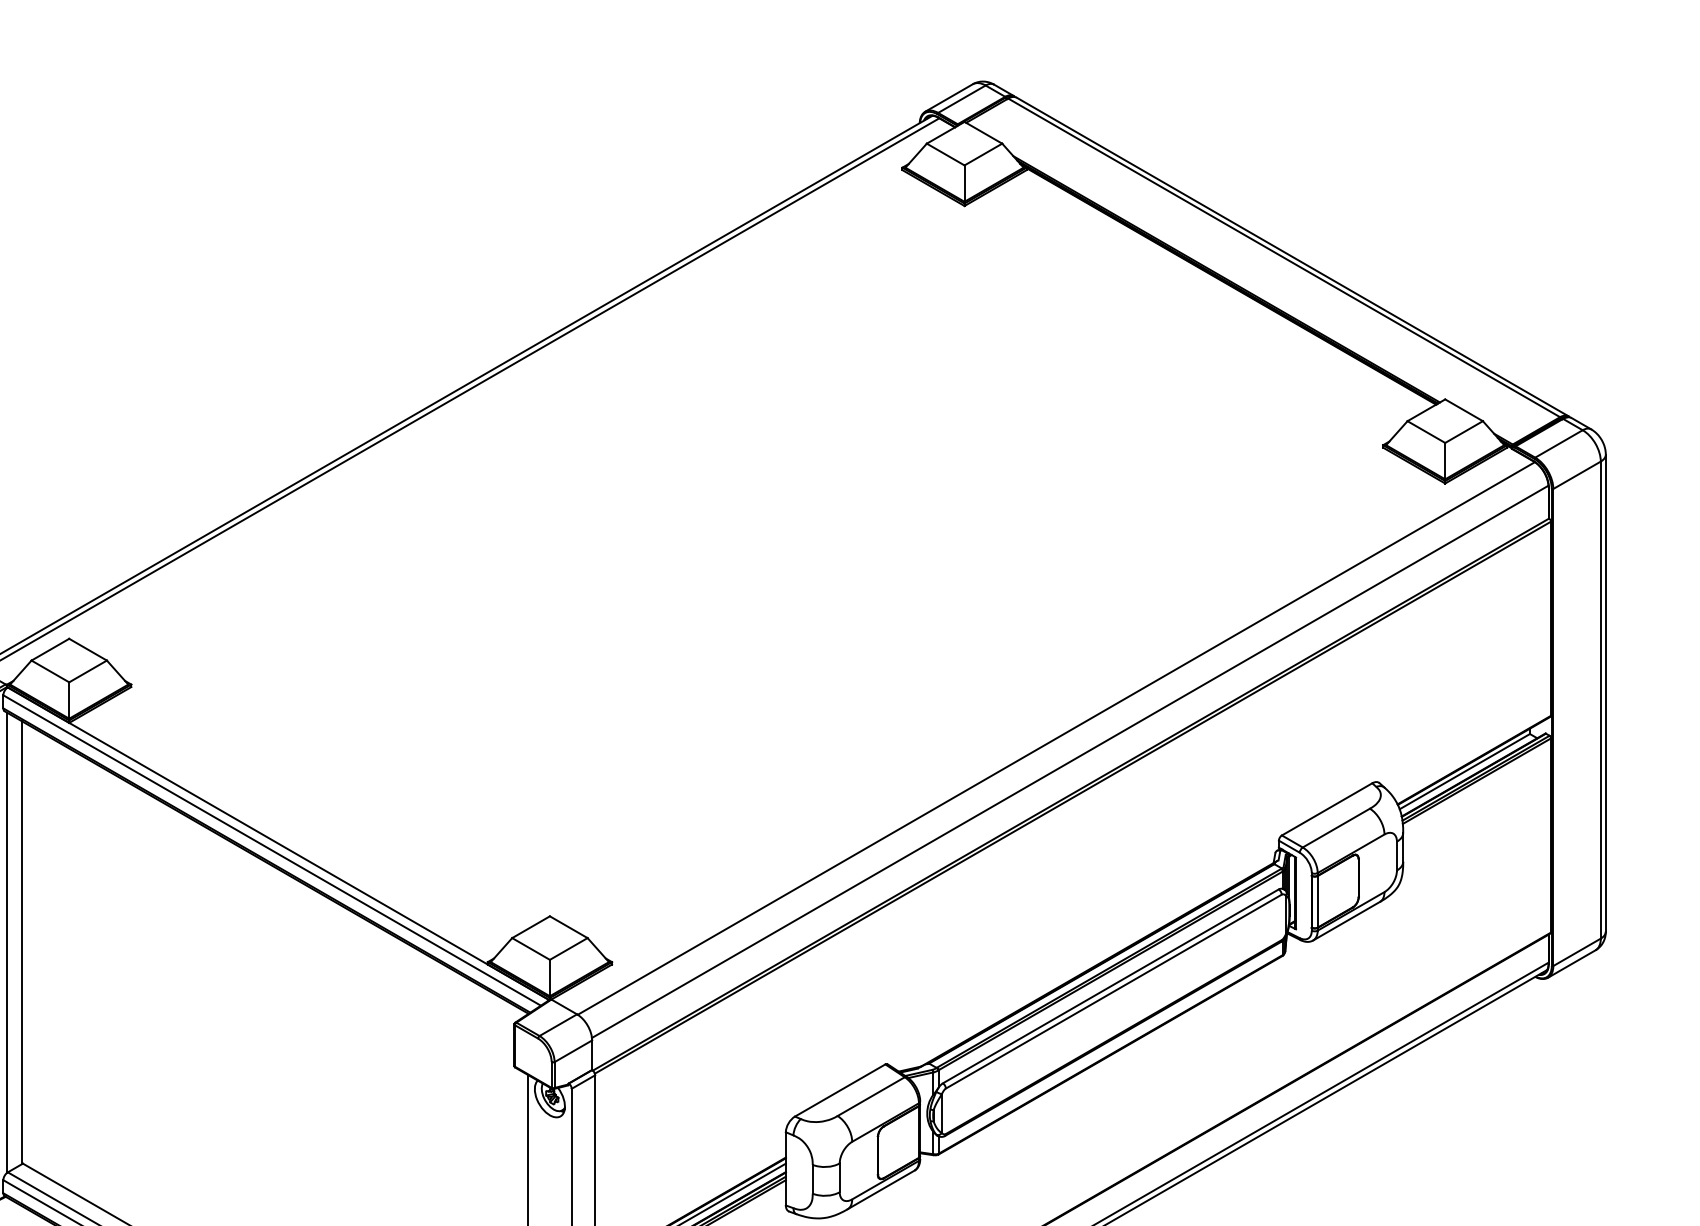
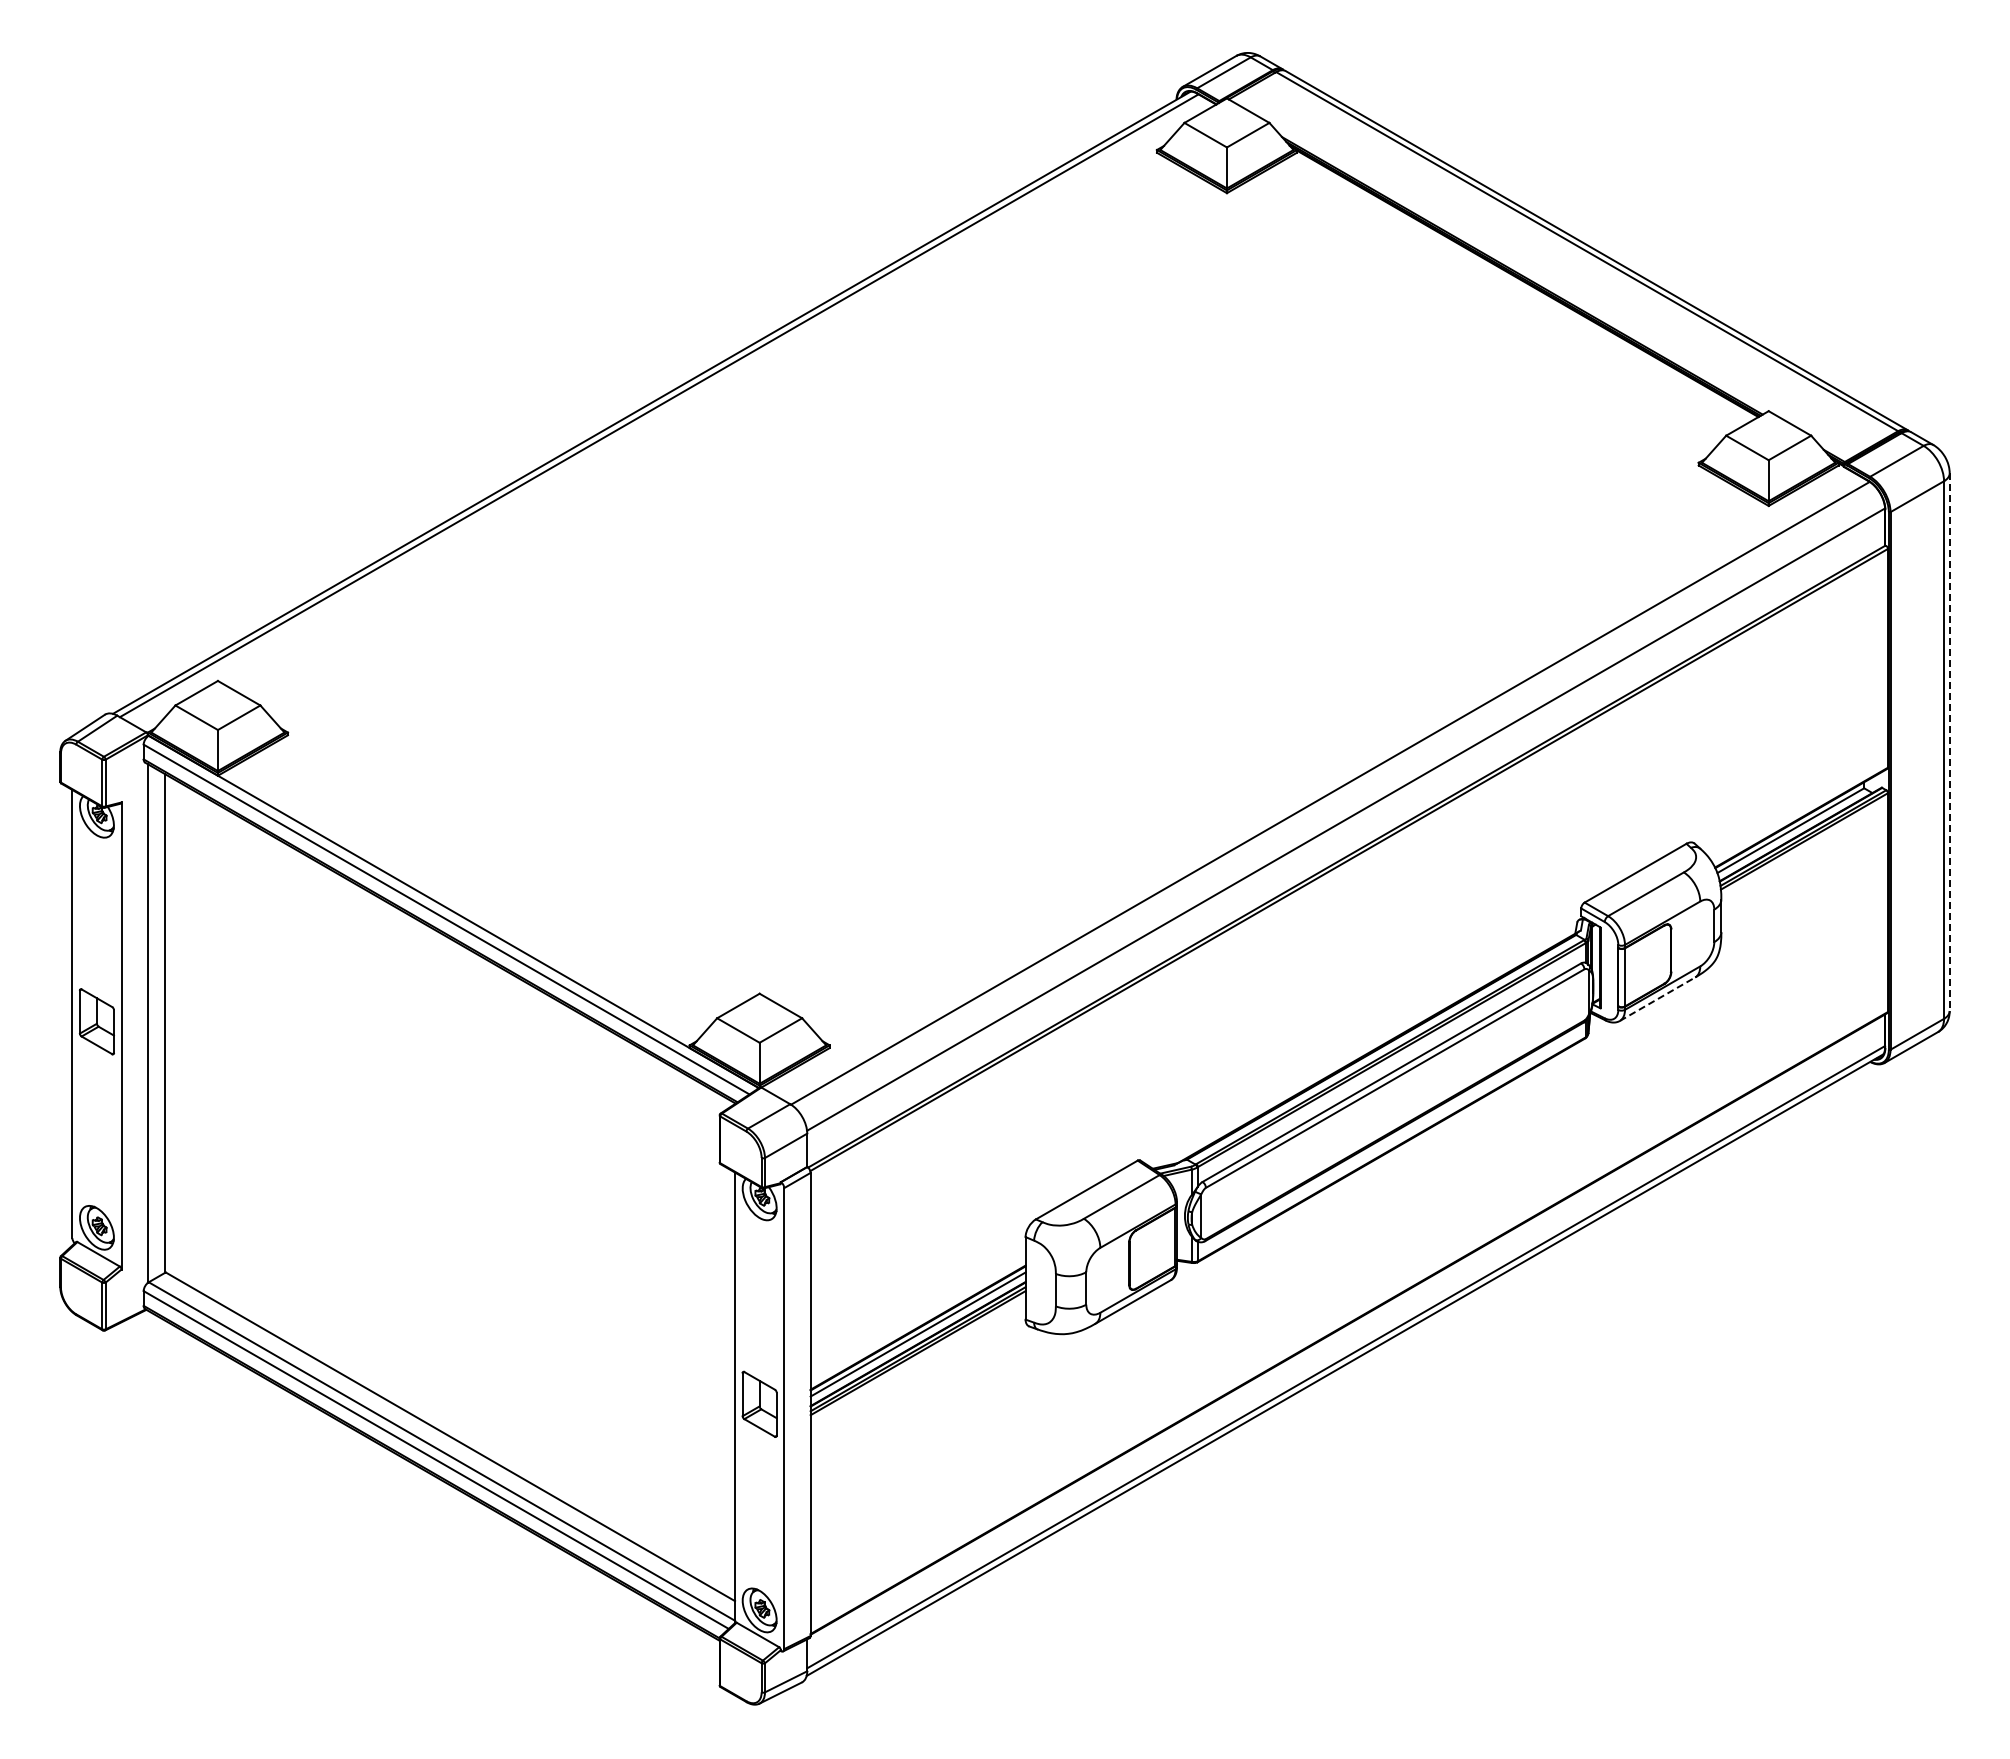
line: (1605, 693) -> (1949, 742), solid -> dashed
line: (1346, 921) -> (1657, 999), solid -> dashed

